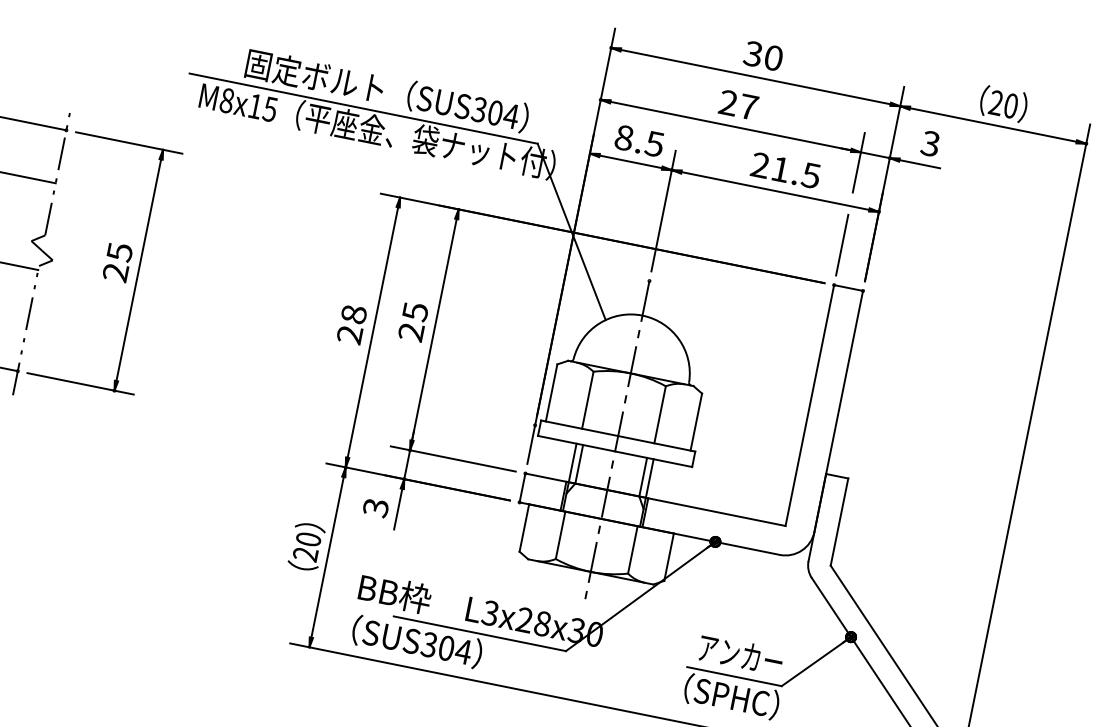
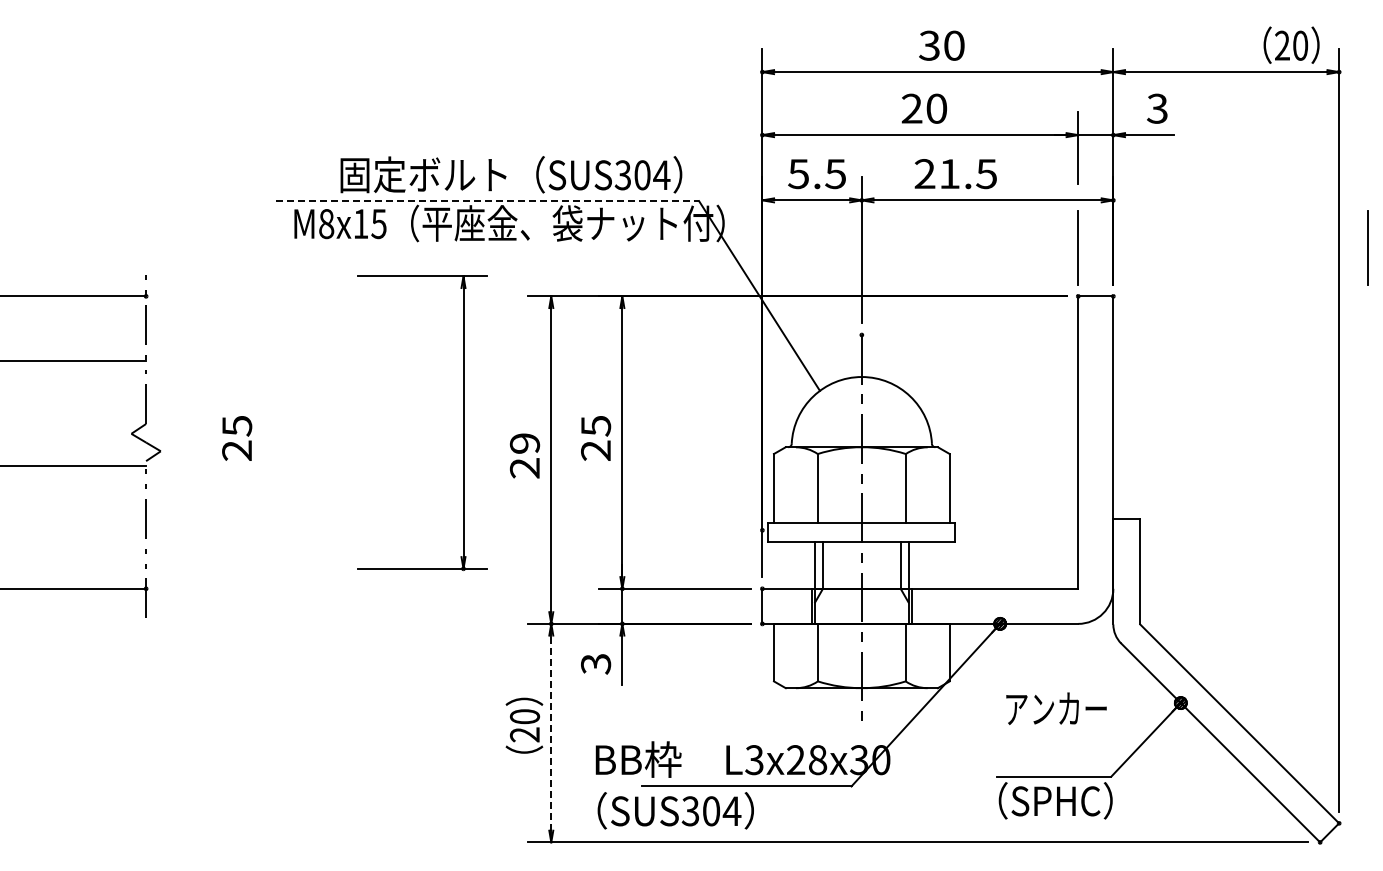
text: (1003, 103) -> (1291, 44), moved
text: (748, 106) -> (936, 108), 27 -> 20
line: (364, 109) -> (488, 201), solid -> dashed
text: (624, 137) -> (798, 173), 8.5 -> 5.5
text: (785, 170) -> (955, 174), moved
part: (138, 270) -> (463, 422), moved
line: (1080, 292) -> (1367, 247), added
text: (353, 314) -> (524, 443), 28 -> 29
line: (327, 557) -> (551, 733), solid -> dashed
text: (740, 654) -> (1056, 708), moved

